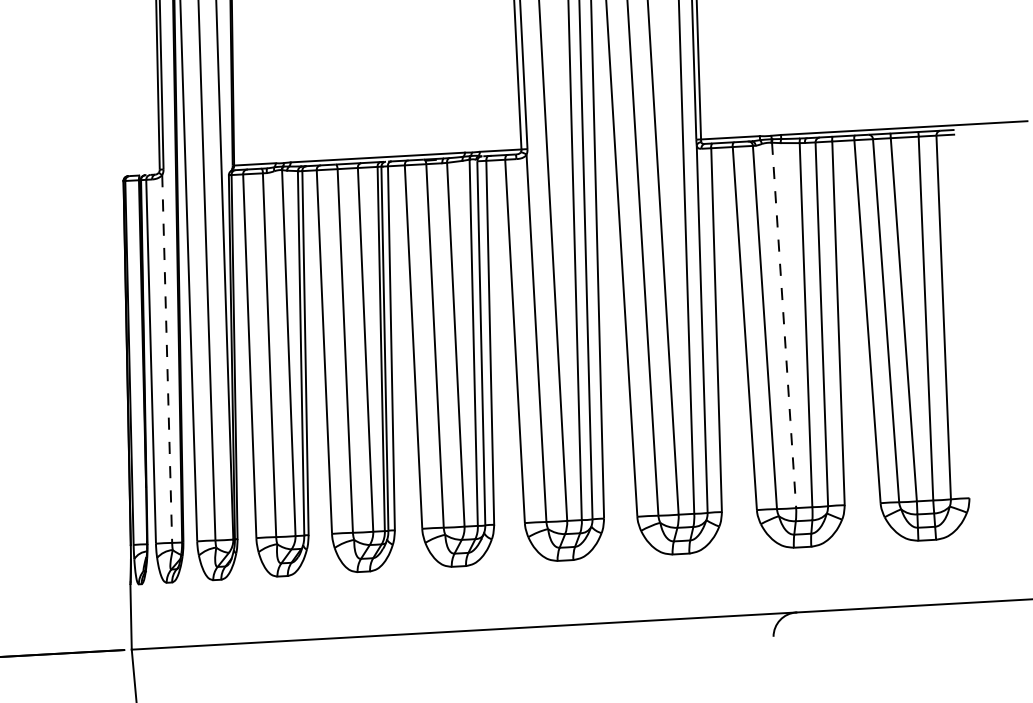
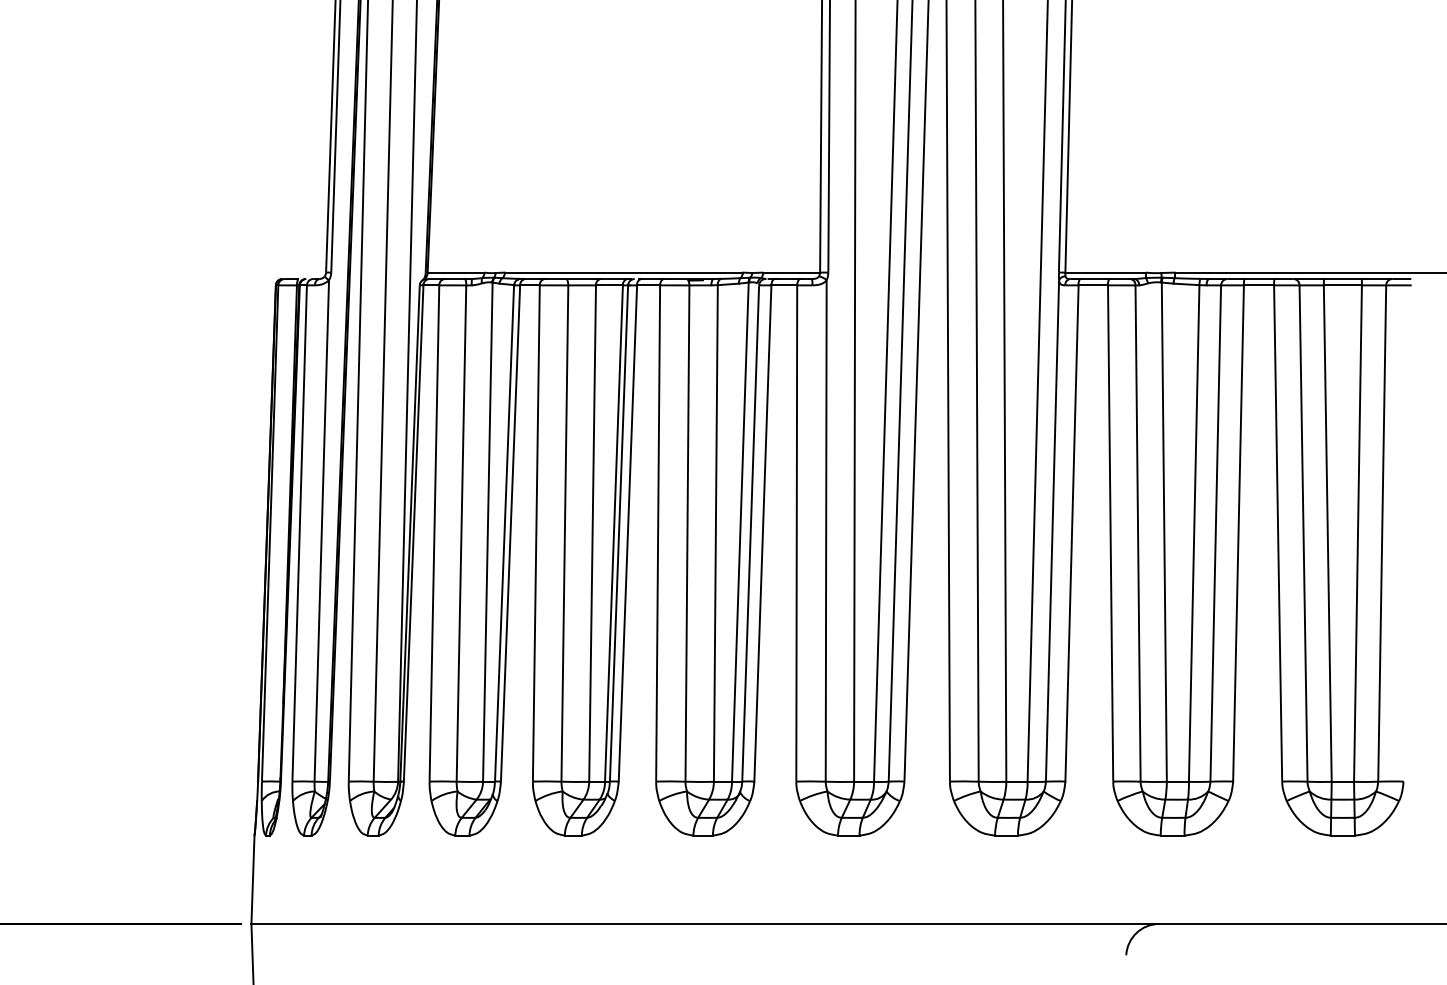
line: (784, 326) -> (1164, 533), dashed -> solid
line: (167, 360) -> (321, 532), dashed -> solid

